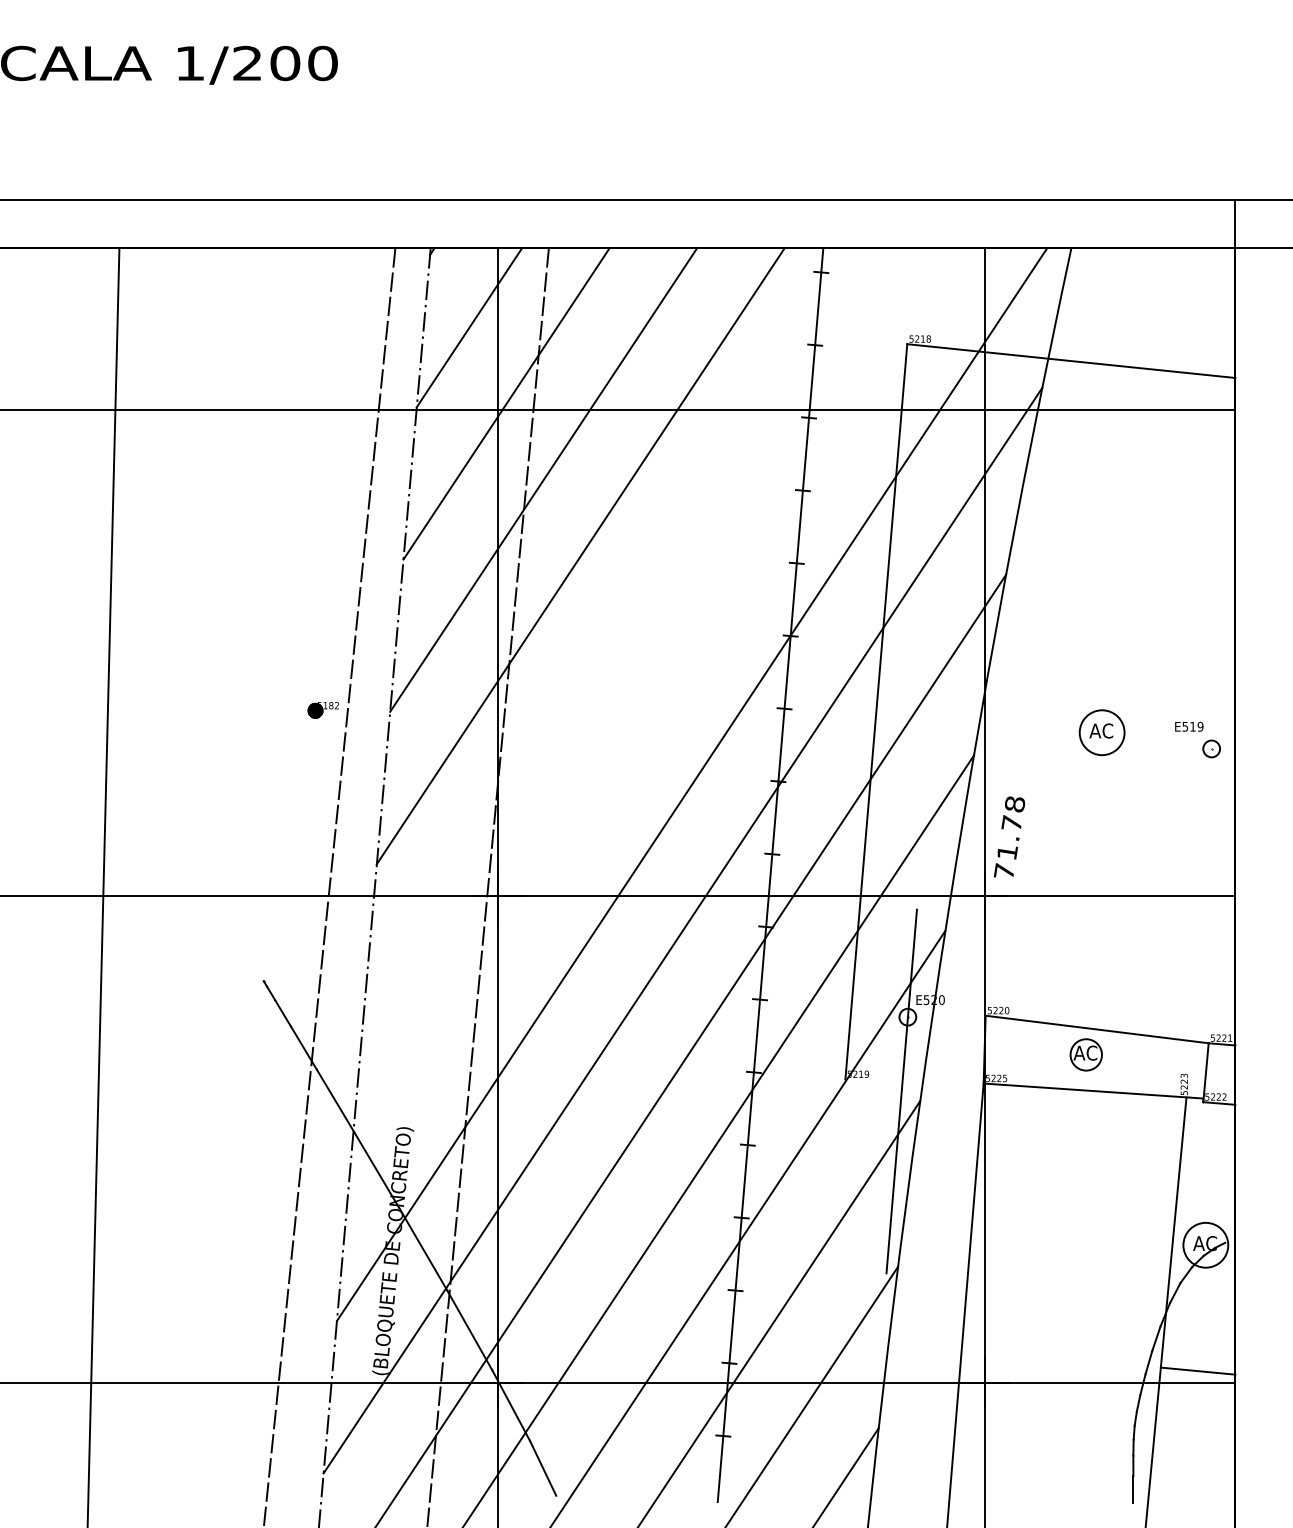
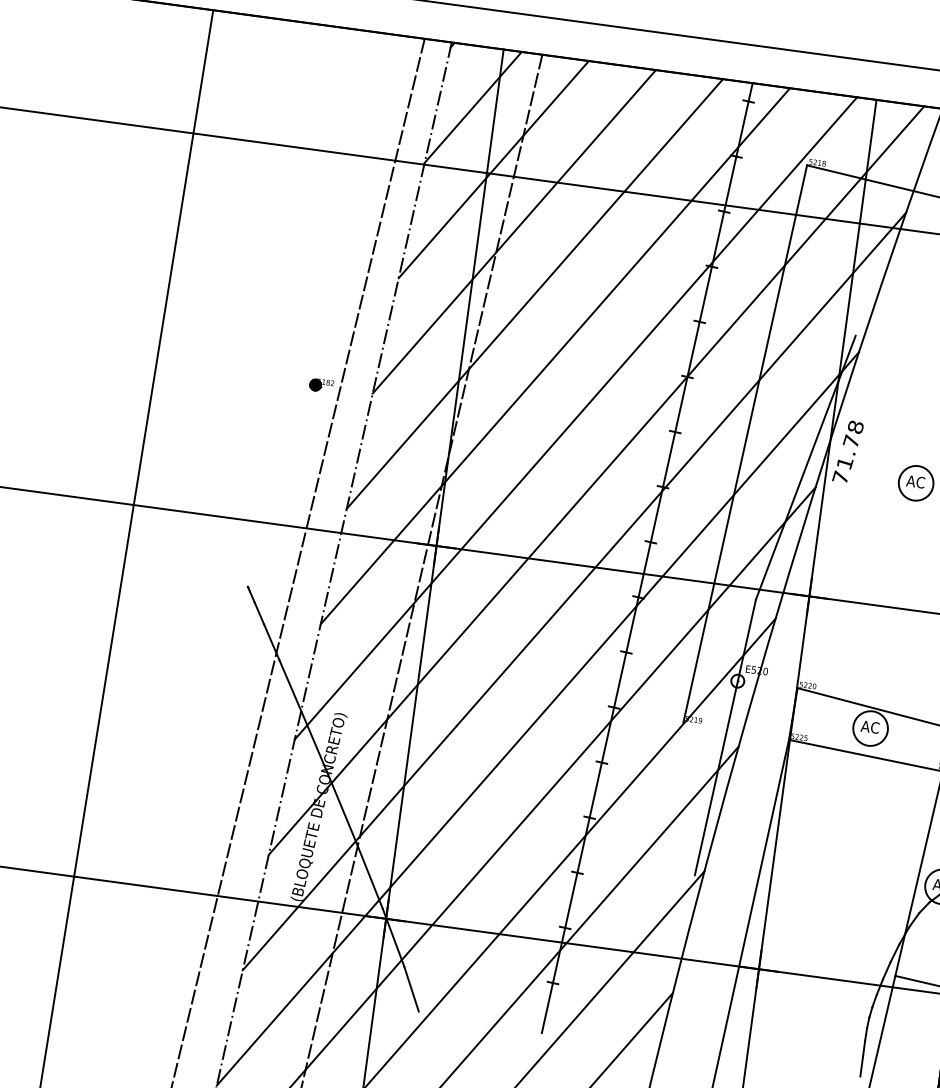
line: (617, 632) -> (555, 356), added
line: (654, 708) -> (575, 418), added
line: (957, 731) -> (805, 467), added
text: (1009, 836) -> (848, 451), moved
circle: (1085, 1054) -> (870, 728), size x1.43

